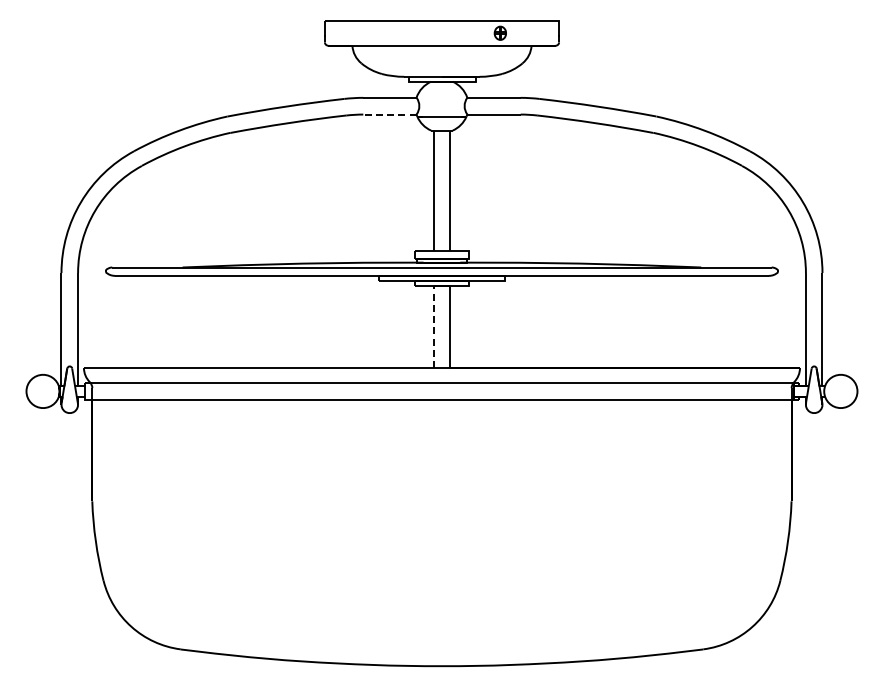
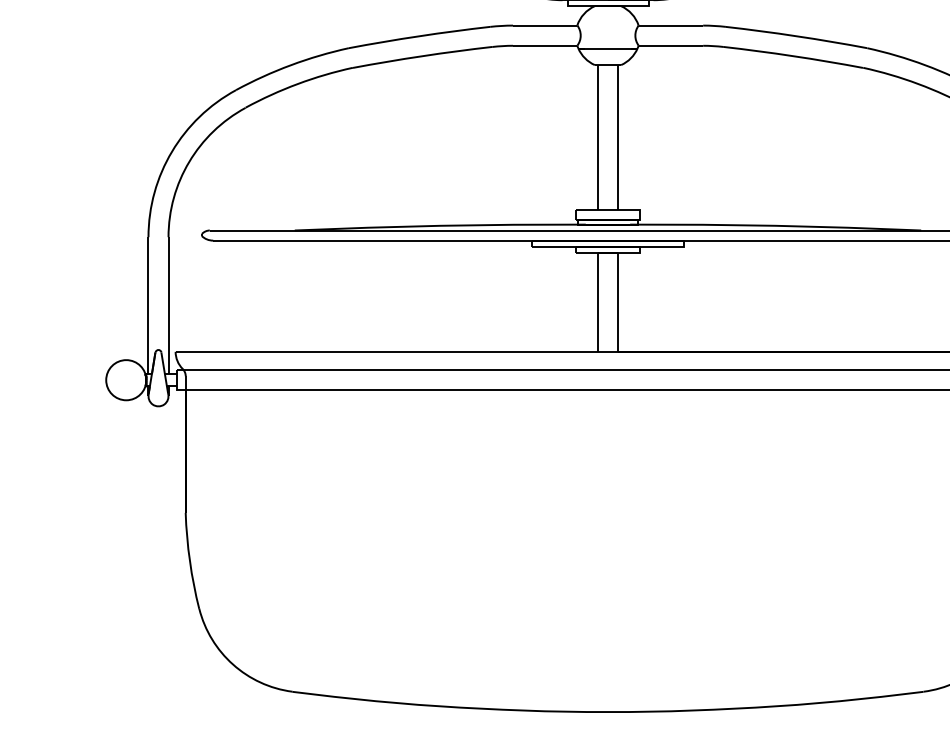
line: (389, 114) -> (544, 45), dashed -> solid
line: (433, 326) -> (597, 301), dashed -> solid

